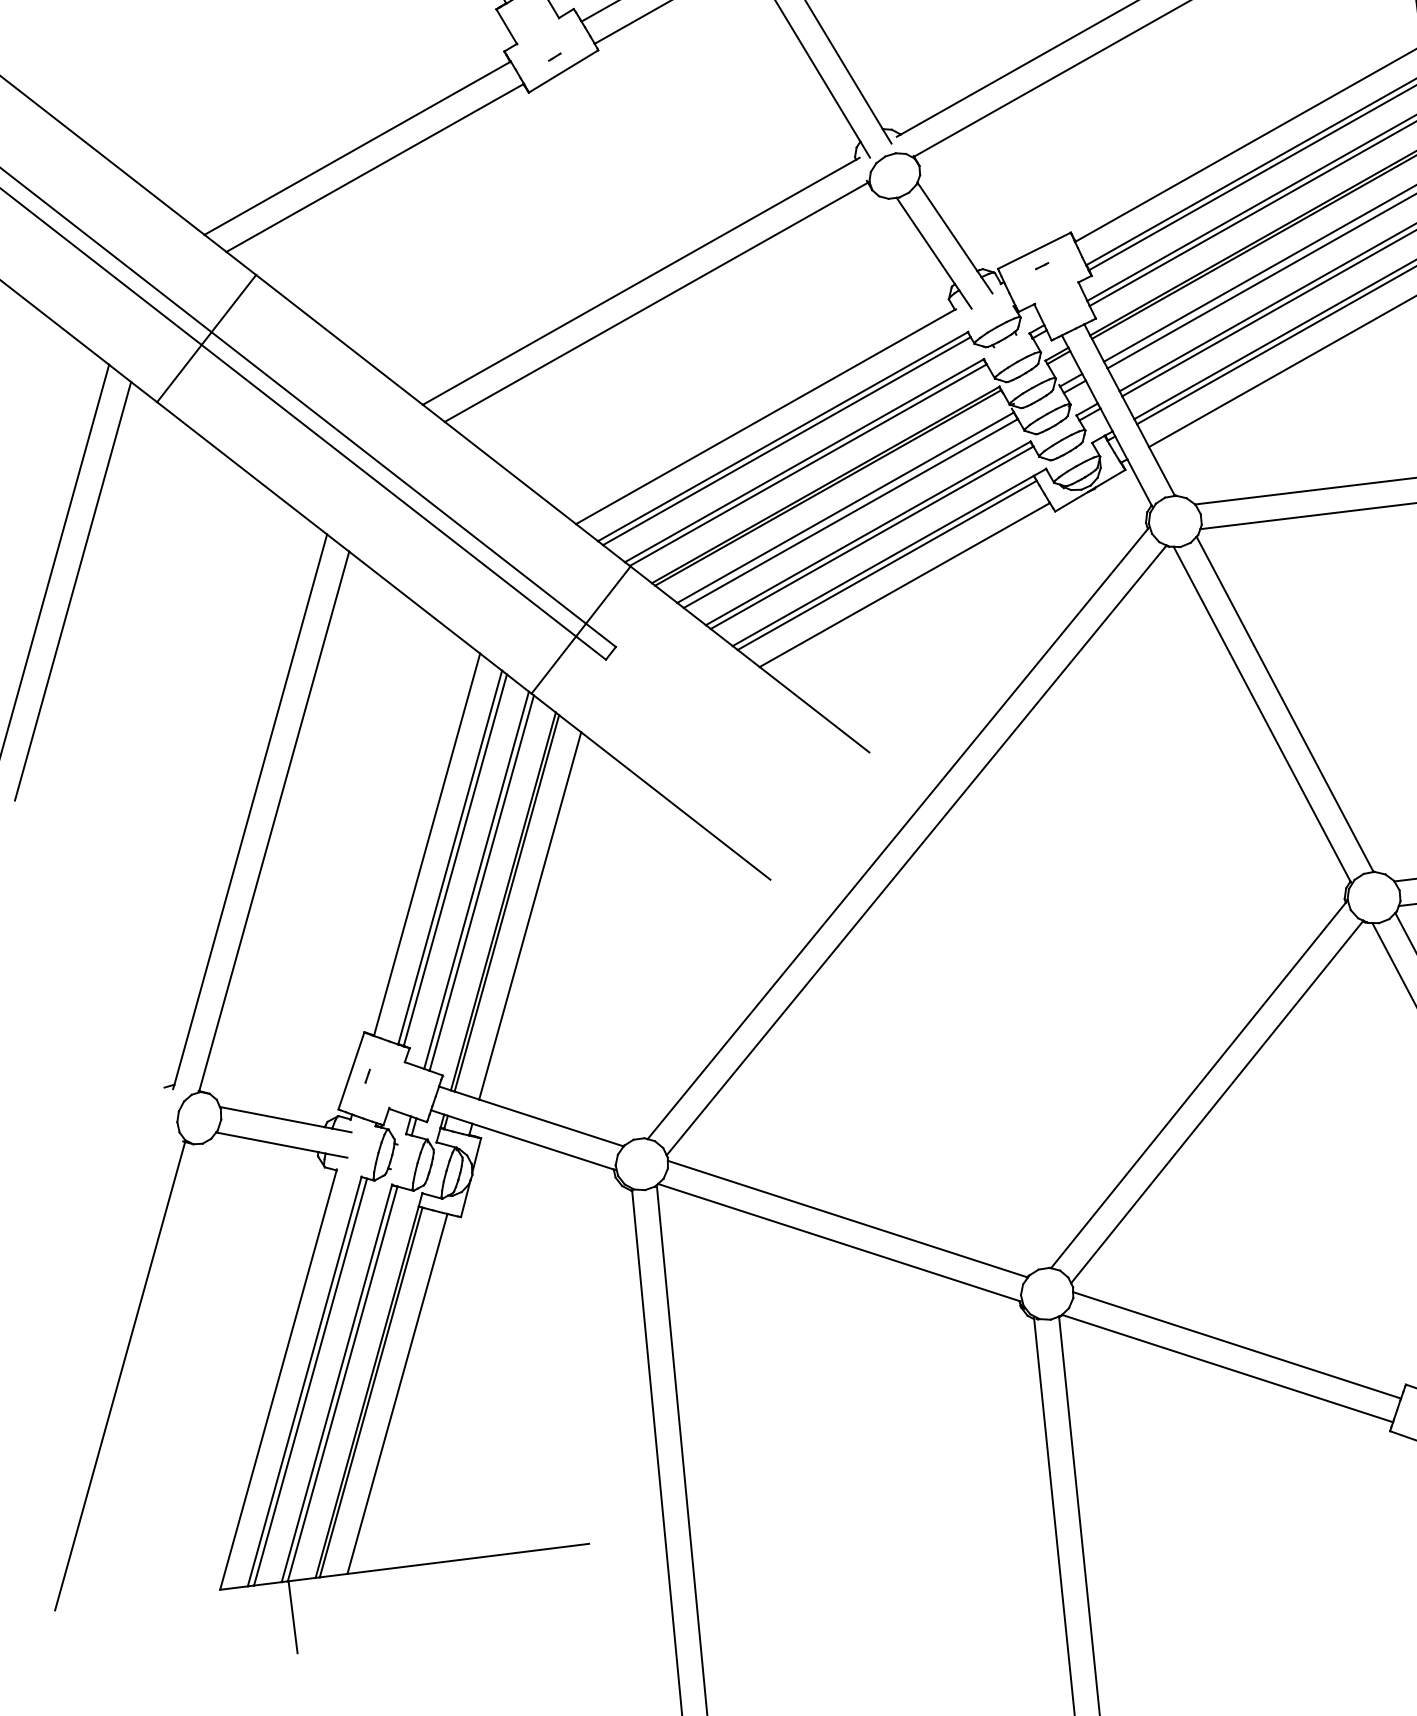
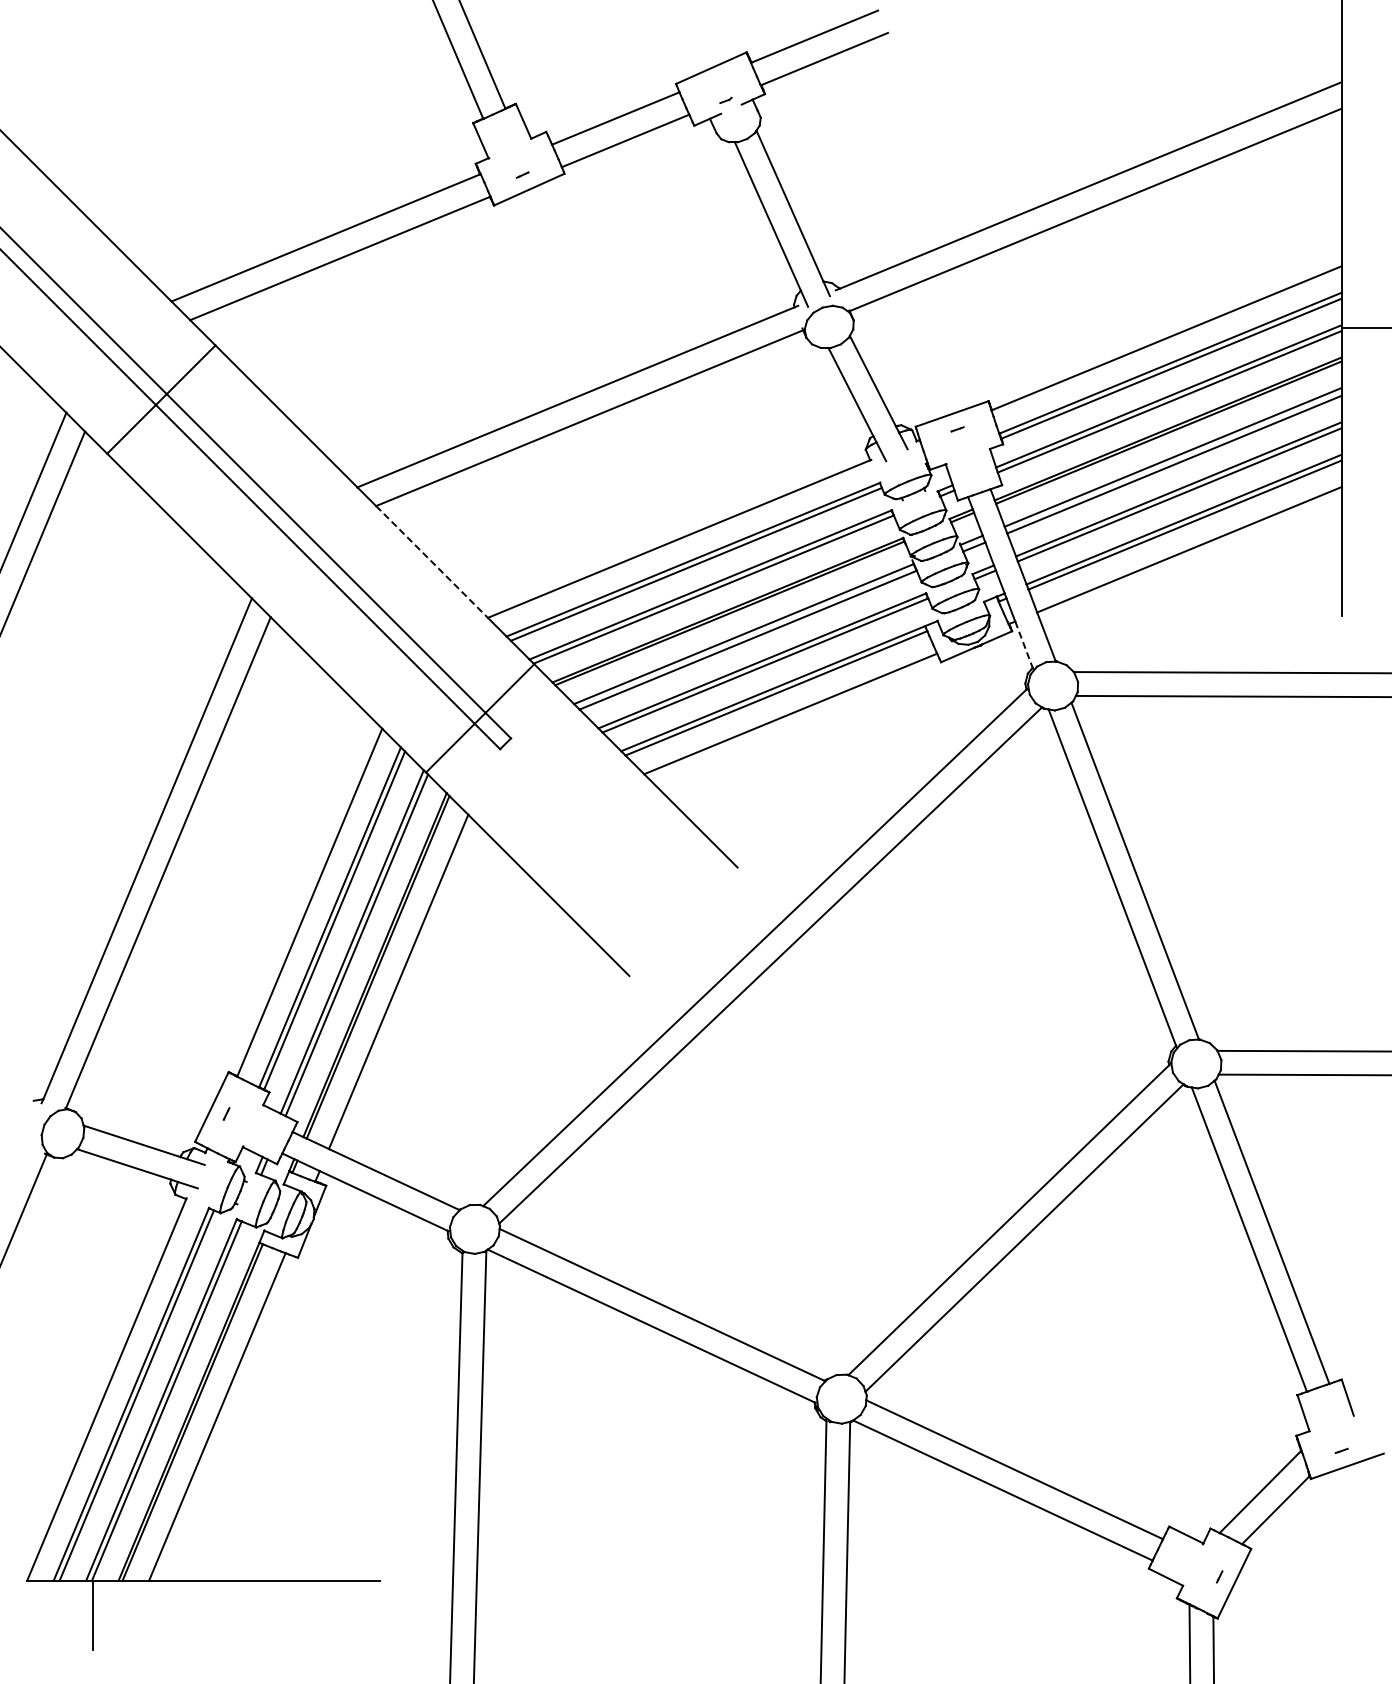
line: (511, 473) -> (432, 562), solid -> dashed
line: (1138, 482) -> (1023, 644), solid -> dashed

